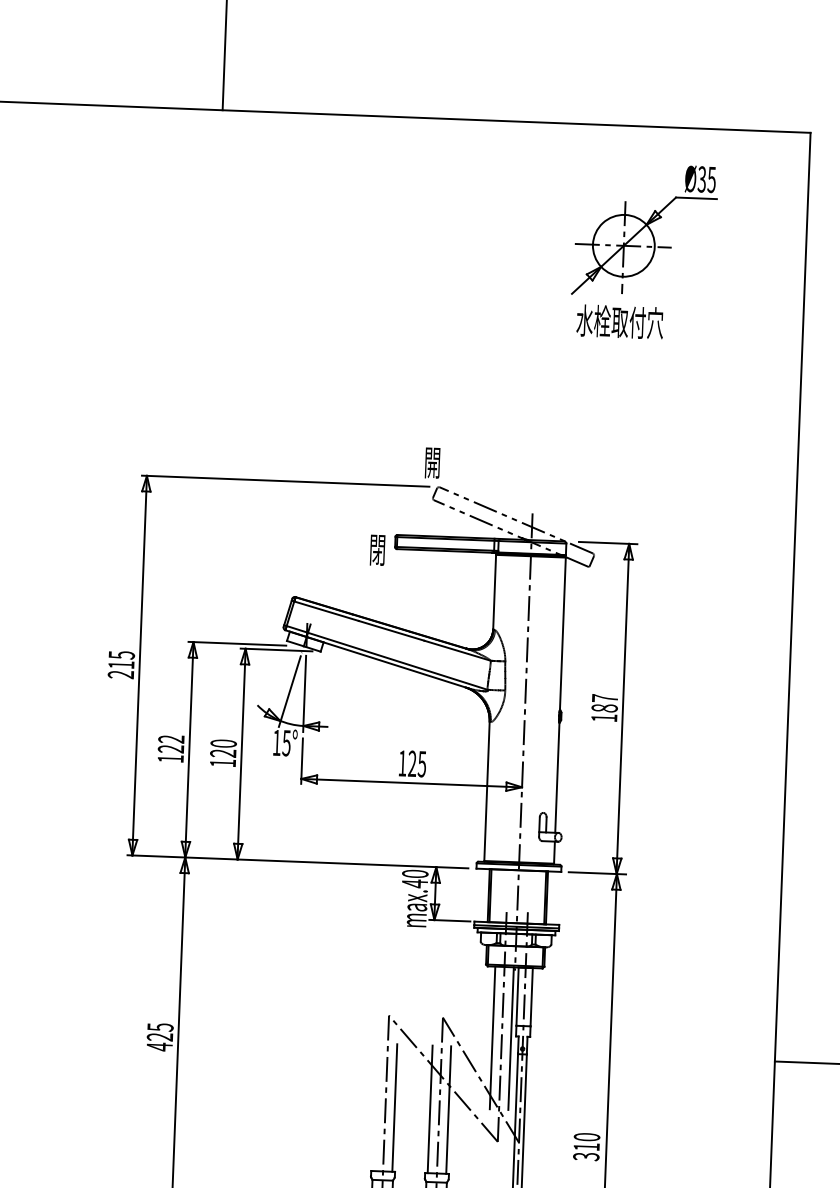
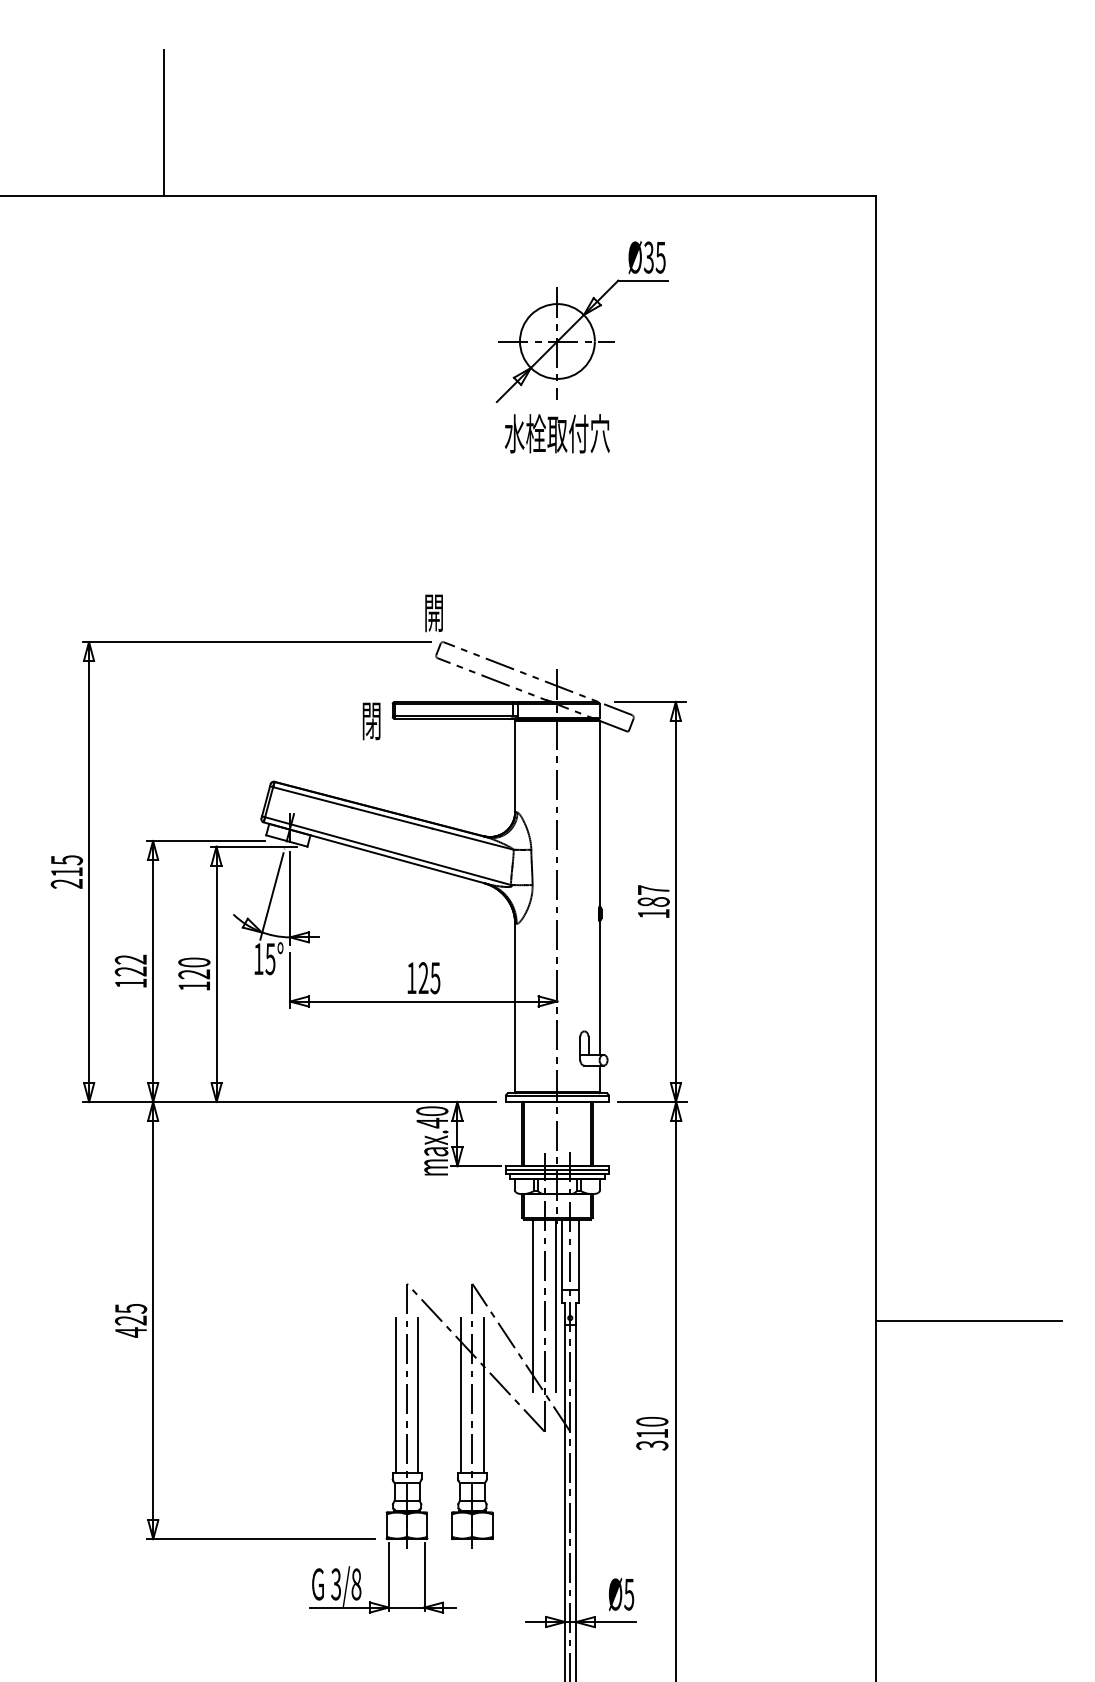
part: (645, 230) -> (582, 321), moved
text: (619, 321) -> (556, 433), moved
line: (375, 1107) -> (395, 1395), added

